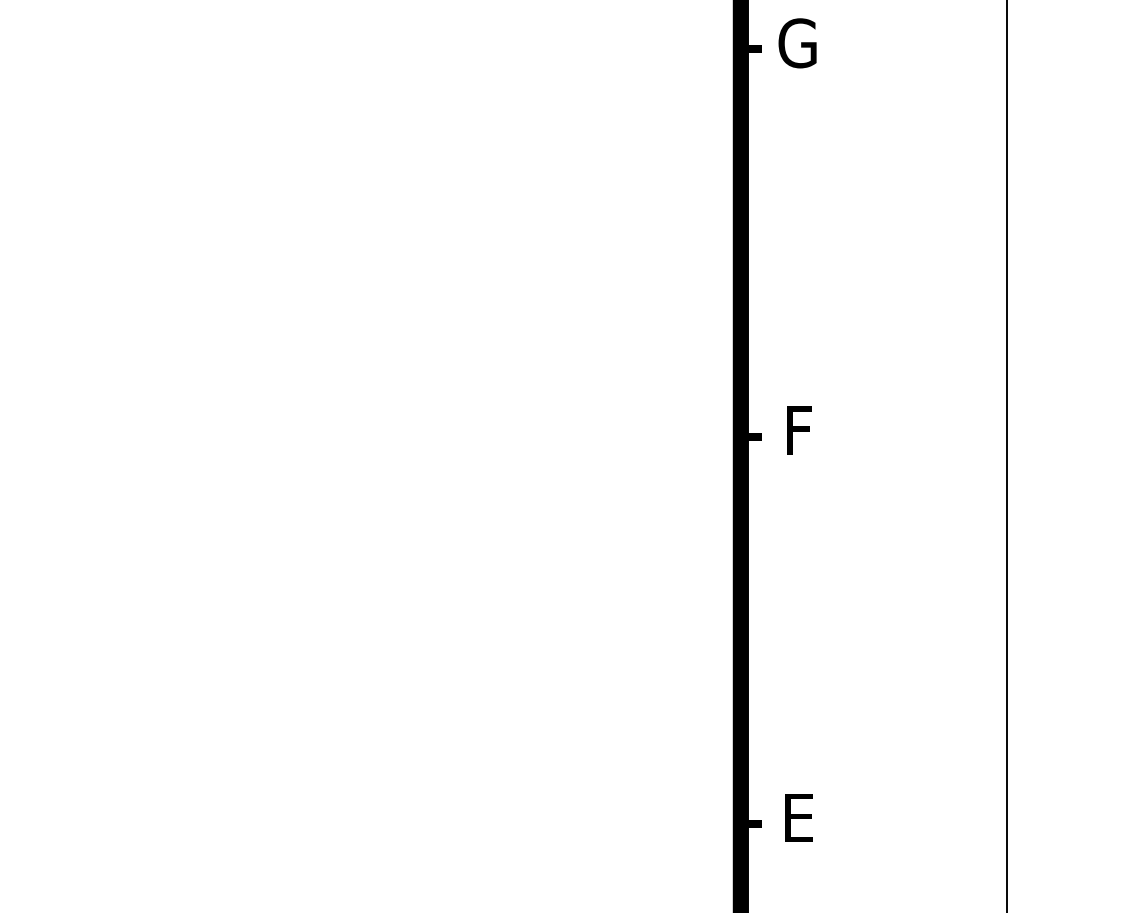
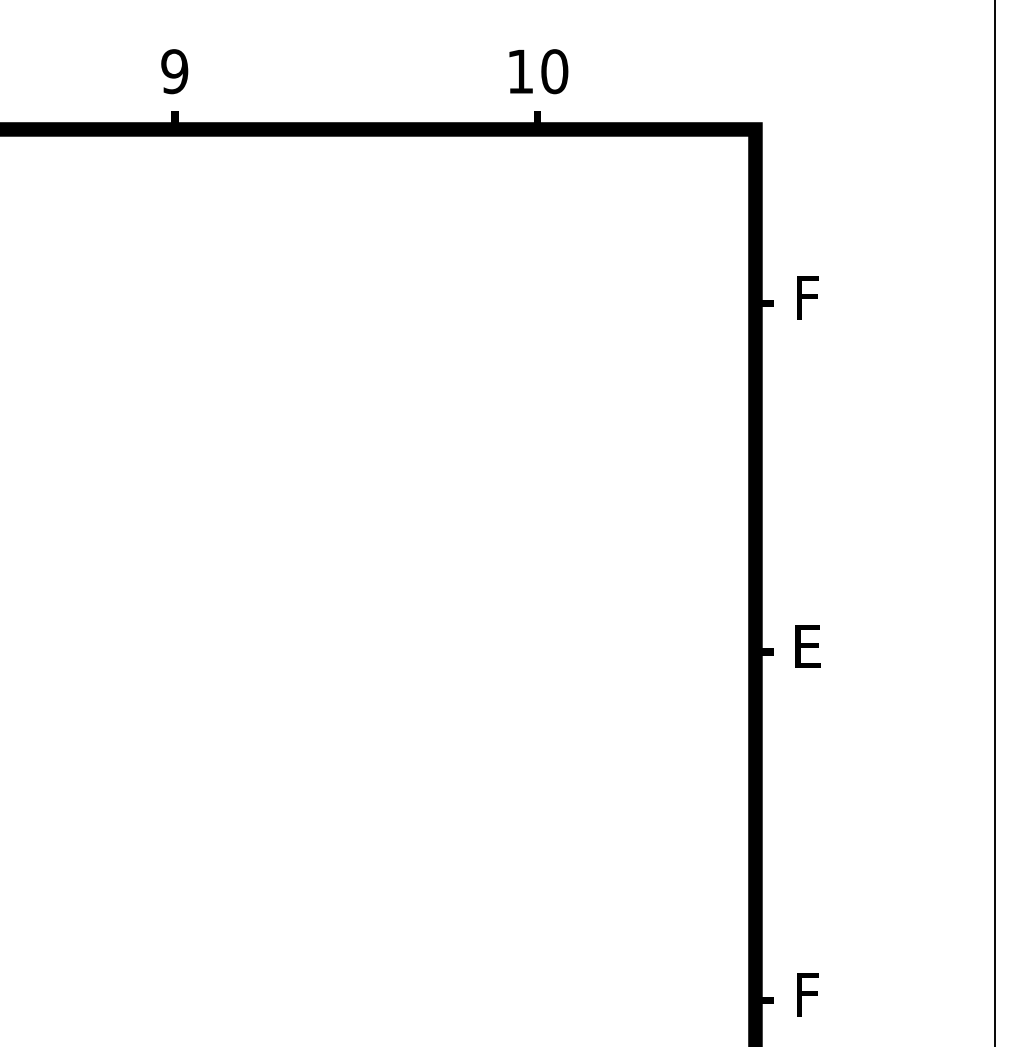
text: (797, 42) -> (806, 297), G -> F
text: (798, 430) -> (807, 646), F -> E
text: (798, 817) -> (807, 994), E -> F

